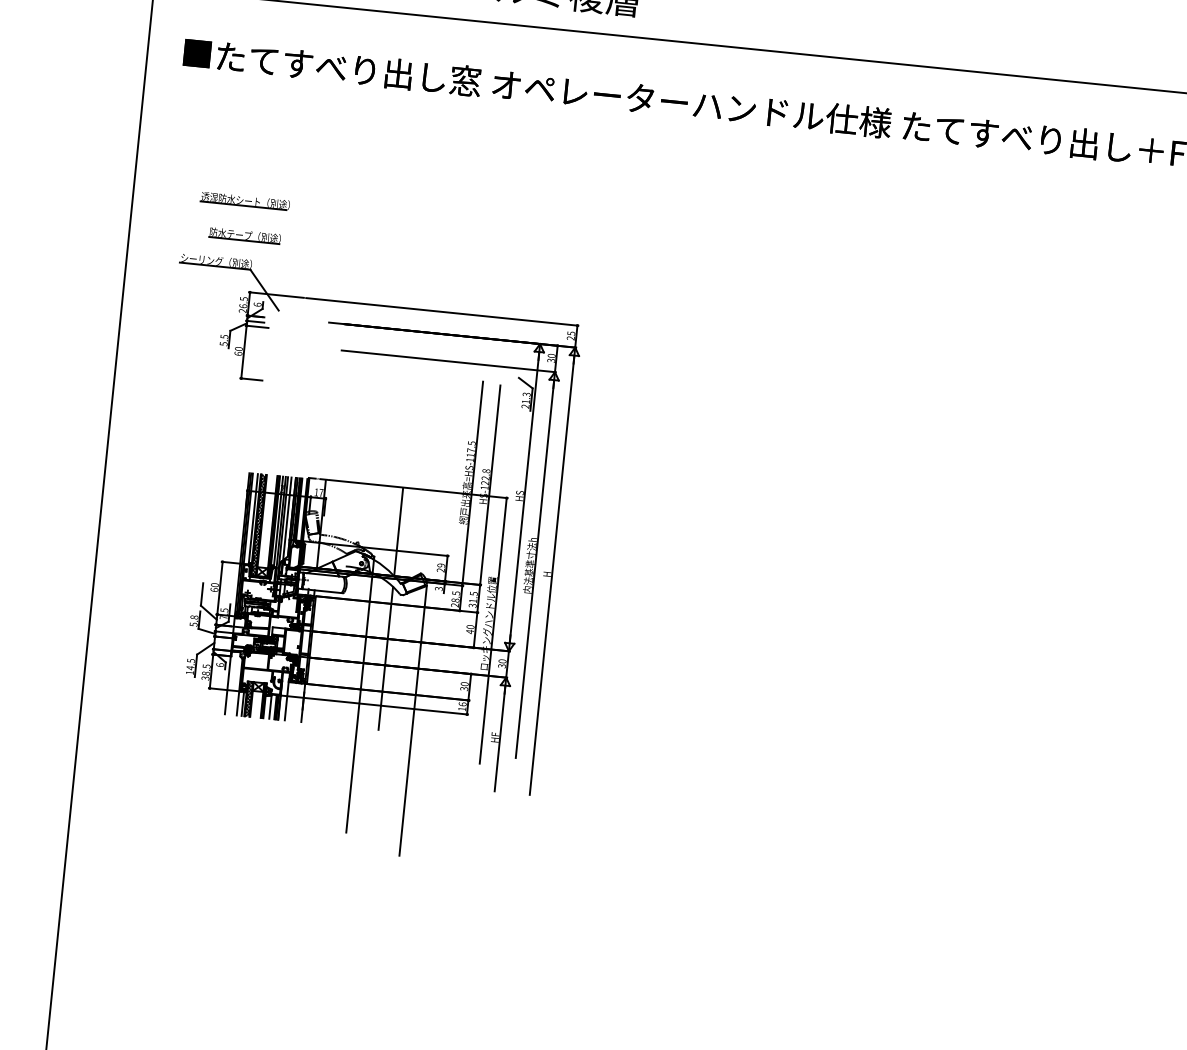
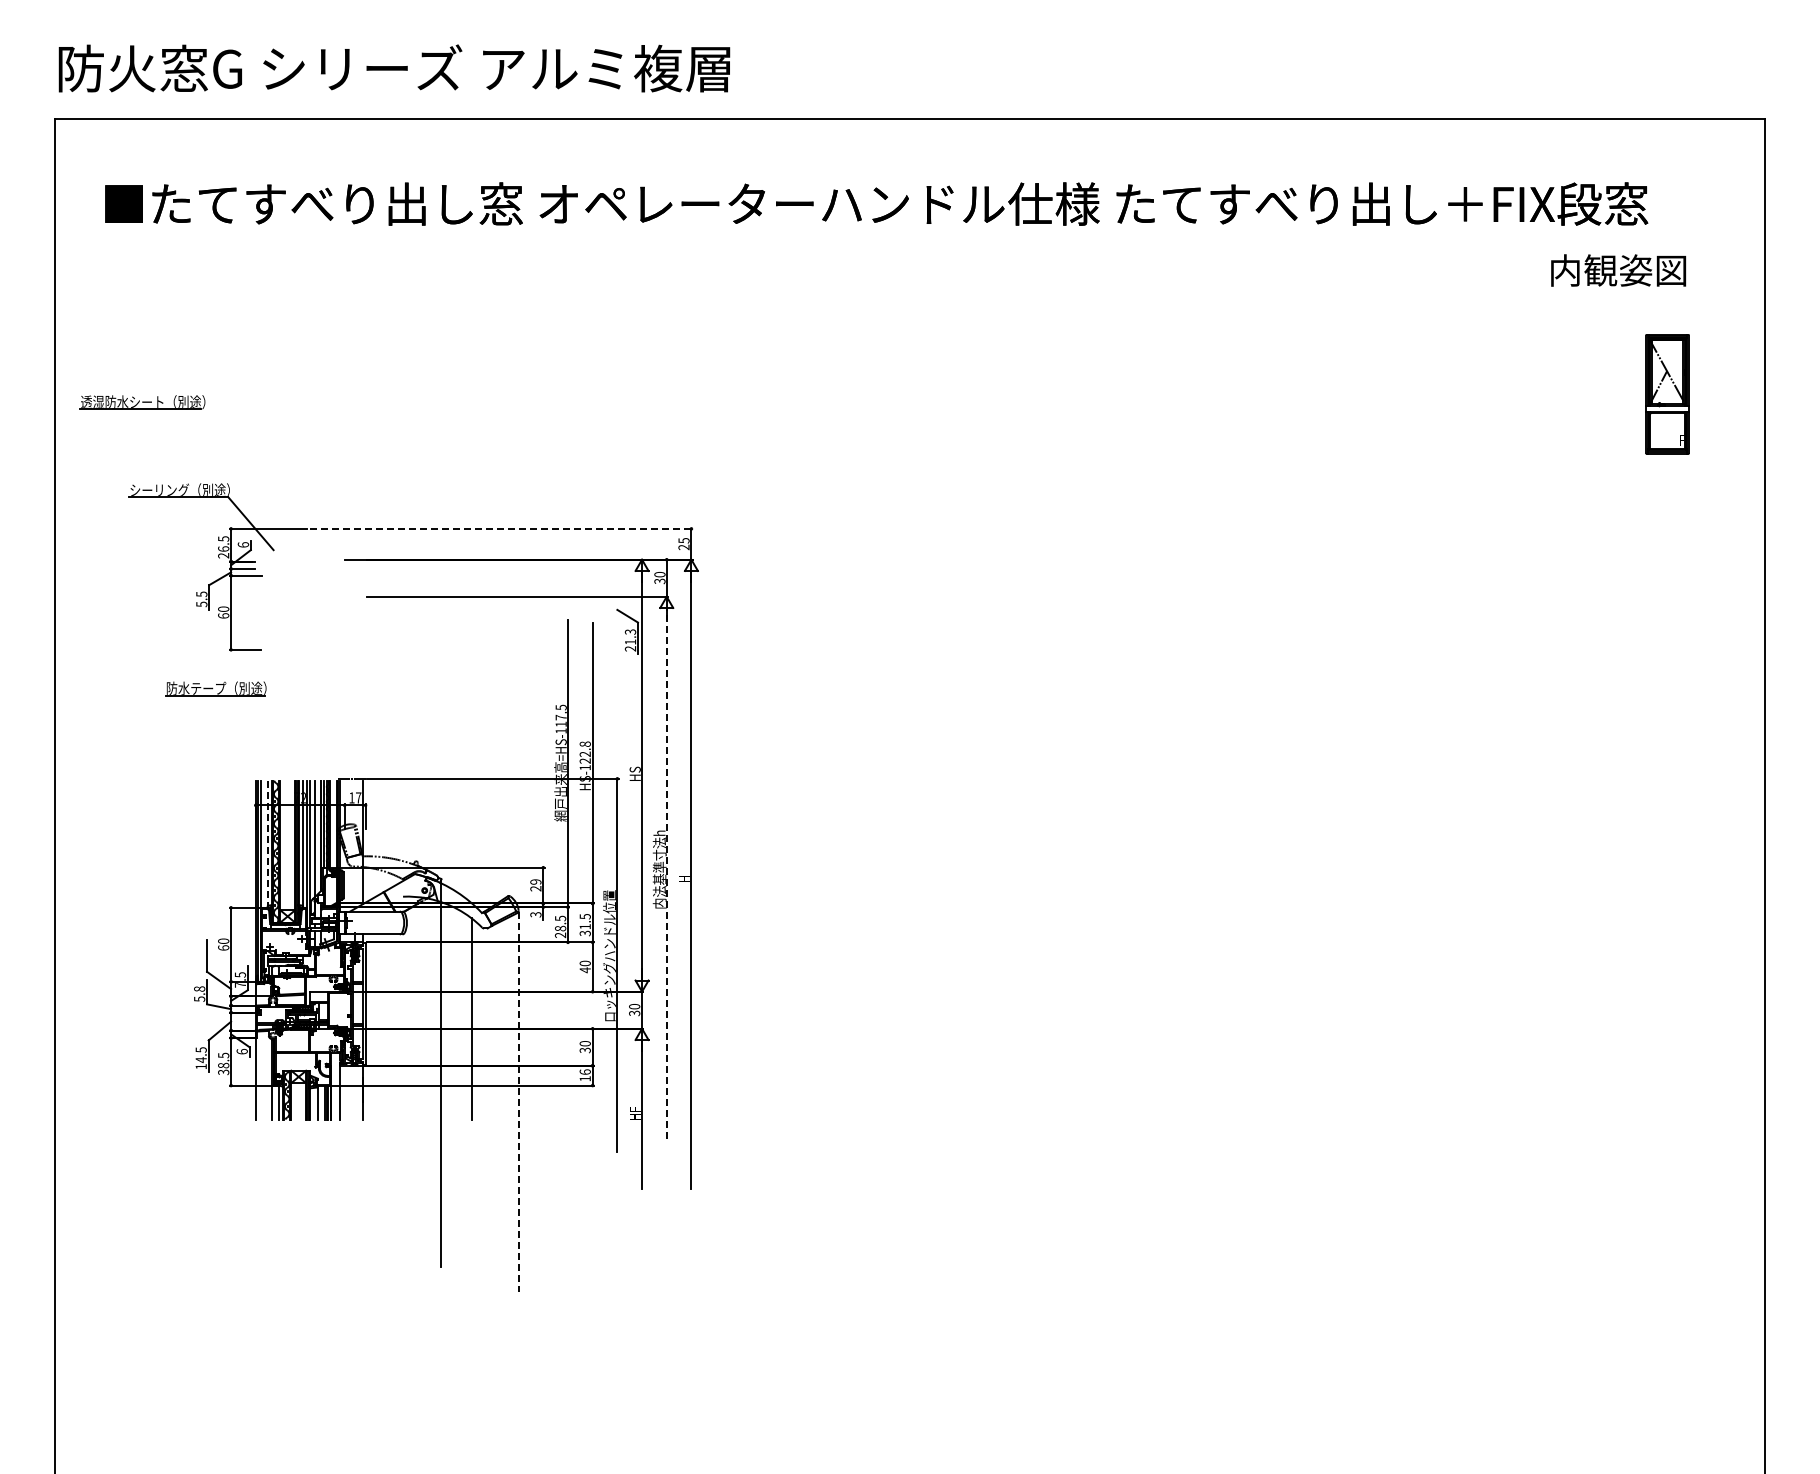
part: (245, 201) -> (142, 402), moved
part: (244, 235) -> (215, 688), moved
line: (442, 311) -> (501, 528), solid -> dashed
line: (253, 519) -> (267, 844), solid -> dashed
line: (398, 532) -> (471, 841), removed
line: (534, 569) -> (666, 874), solid -> dashed
line: (413, 721) -> (518, 1102), solid -> dashed

